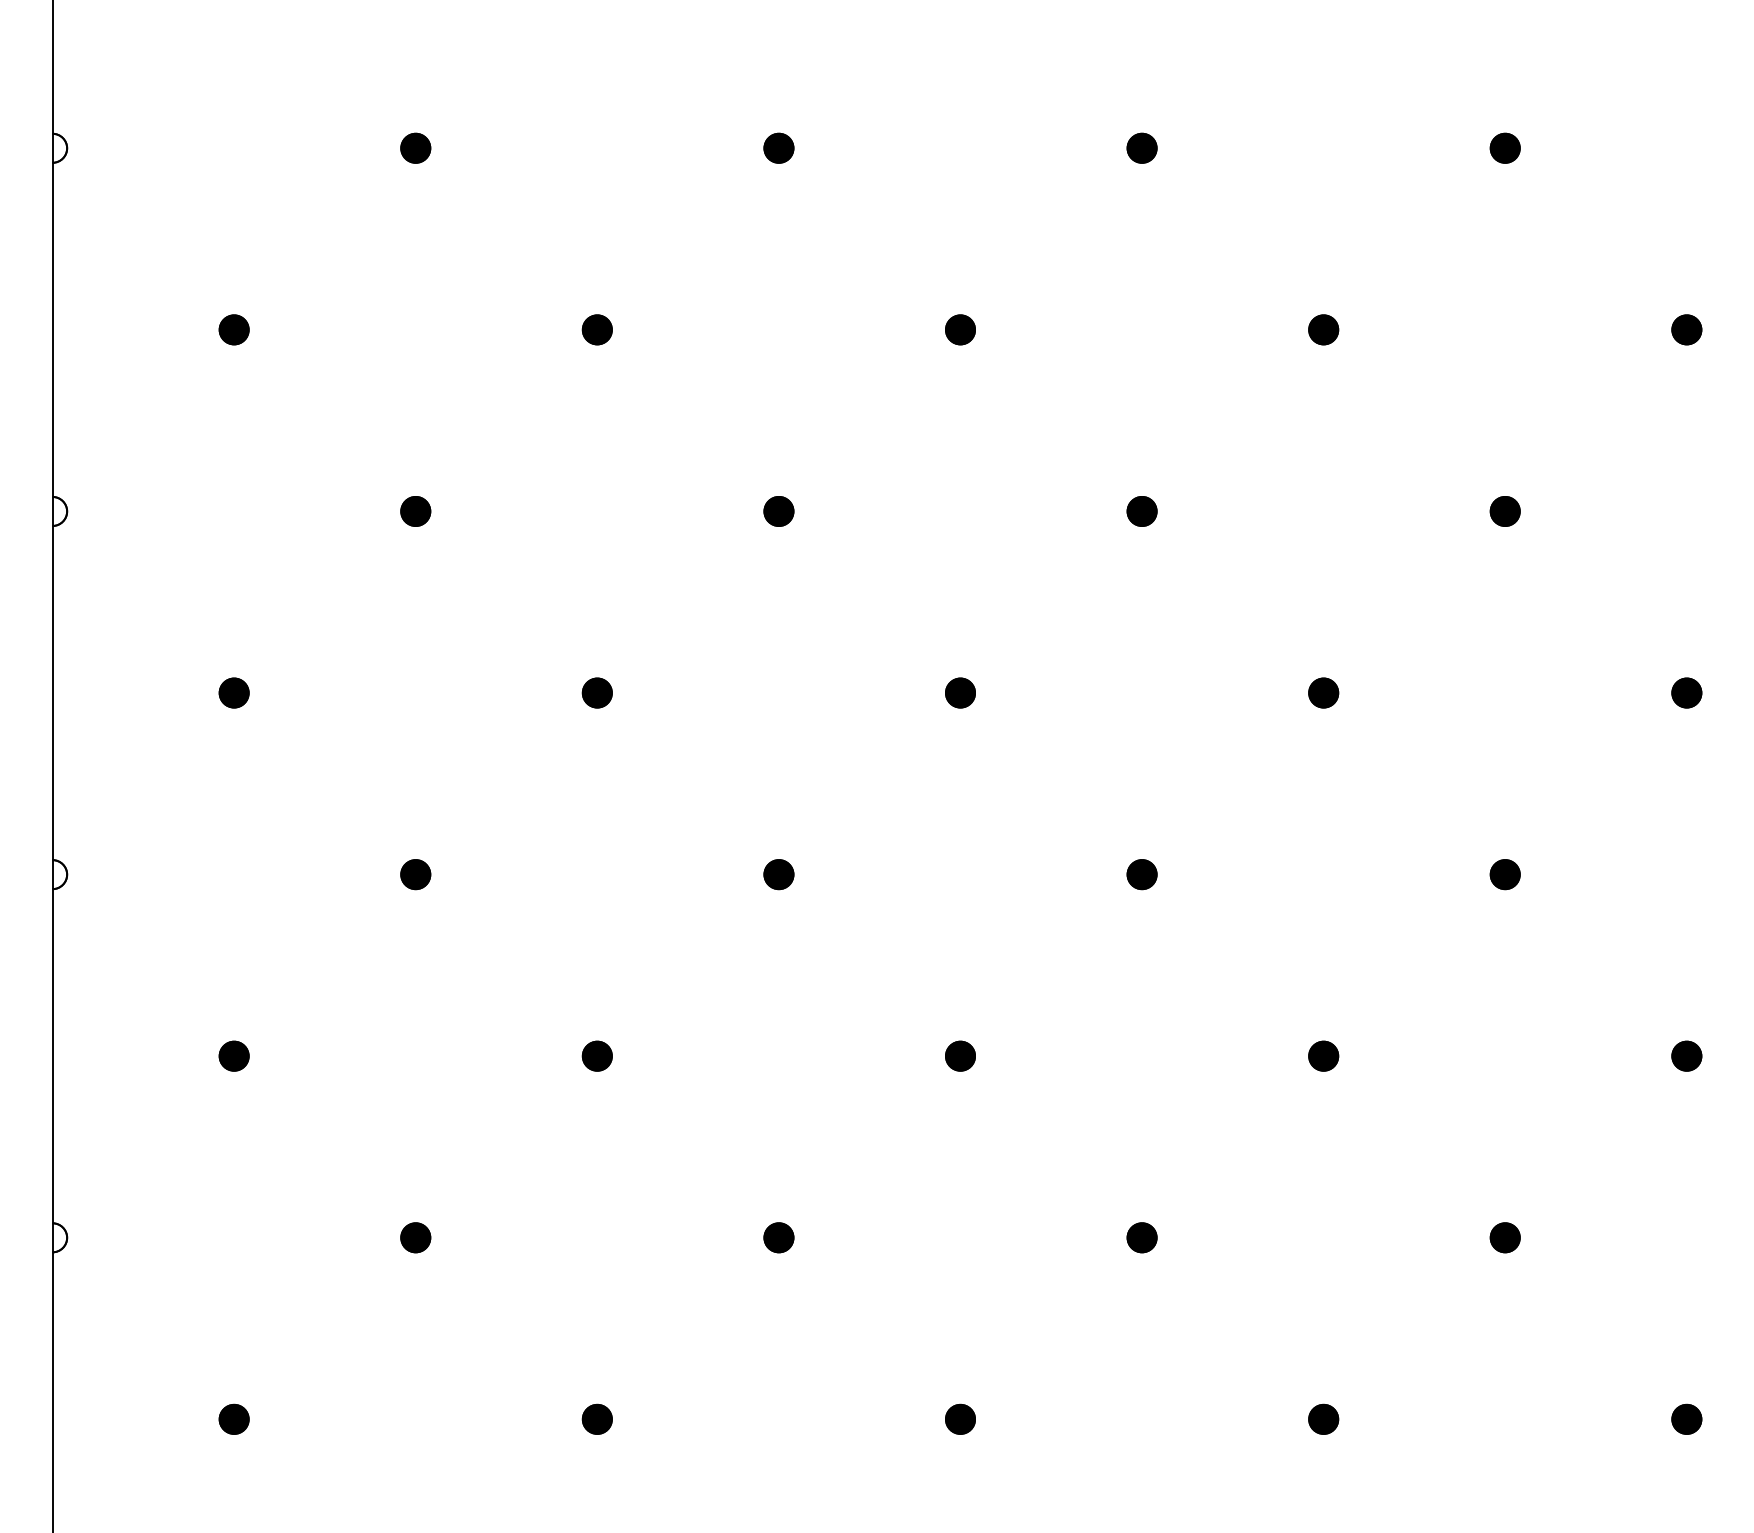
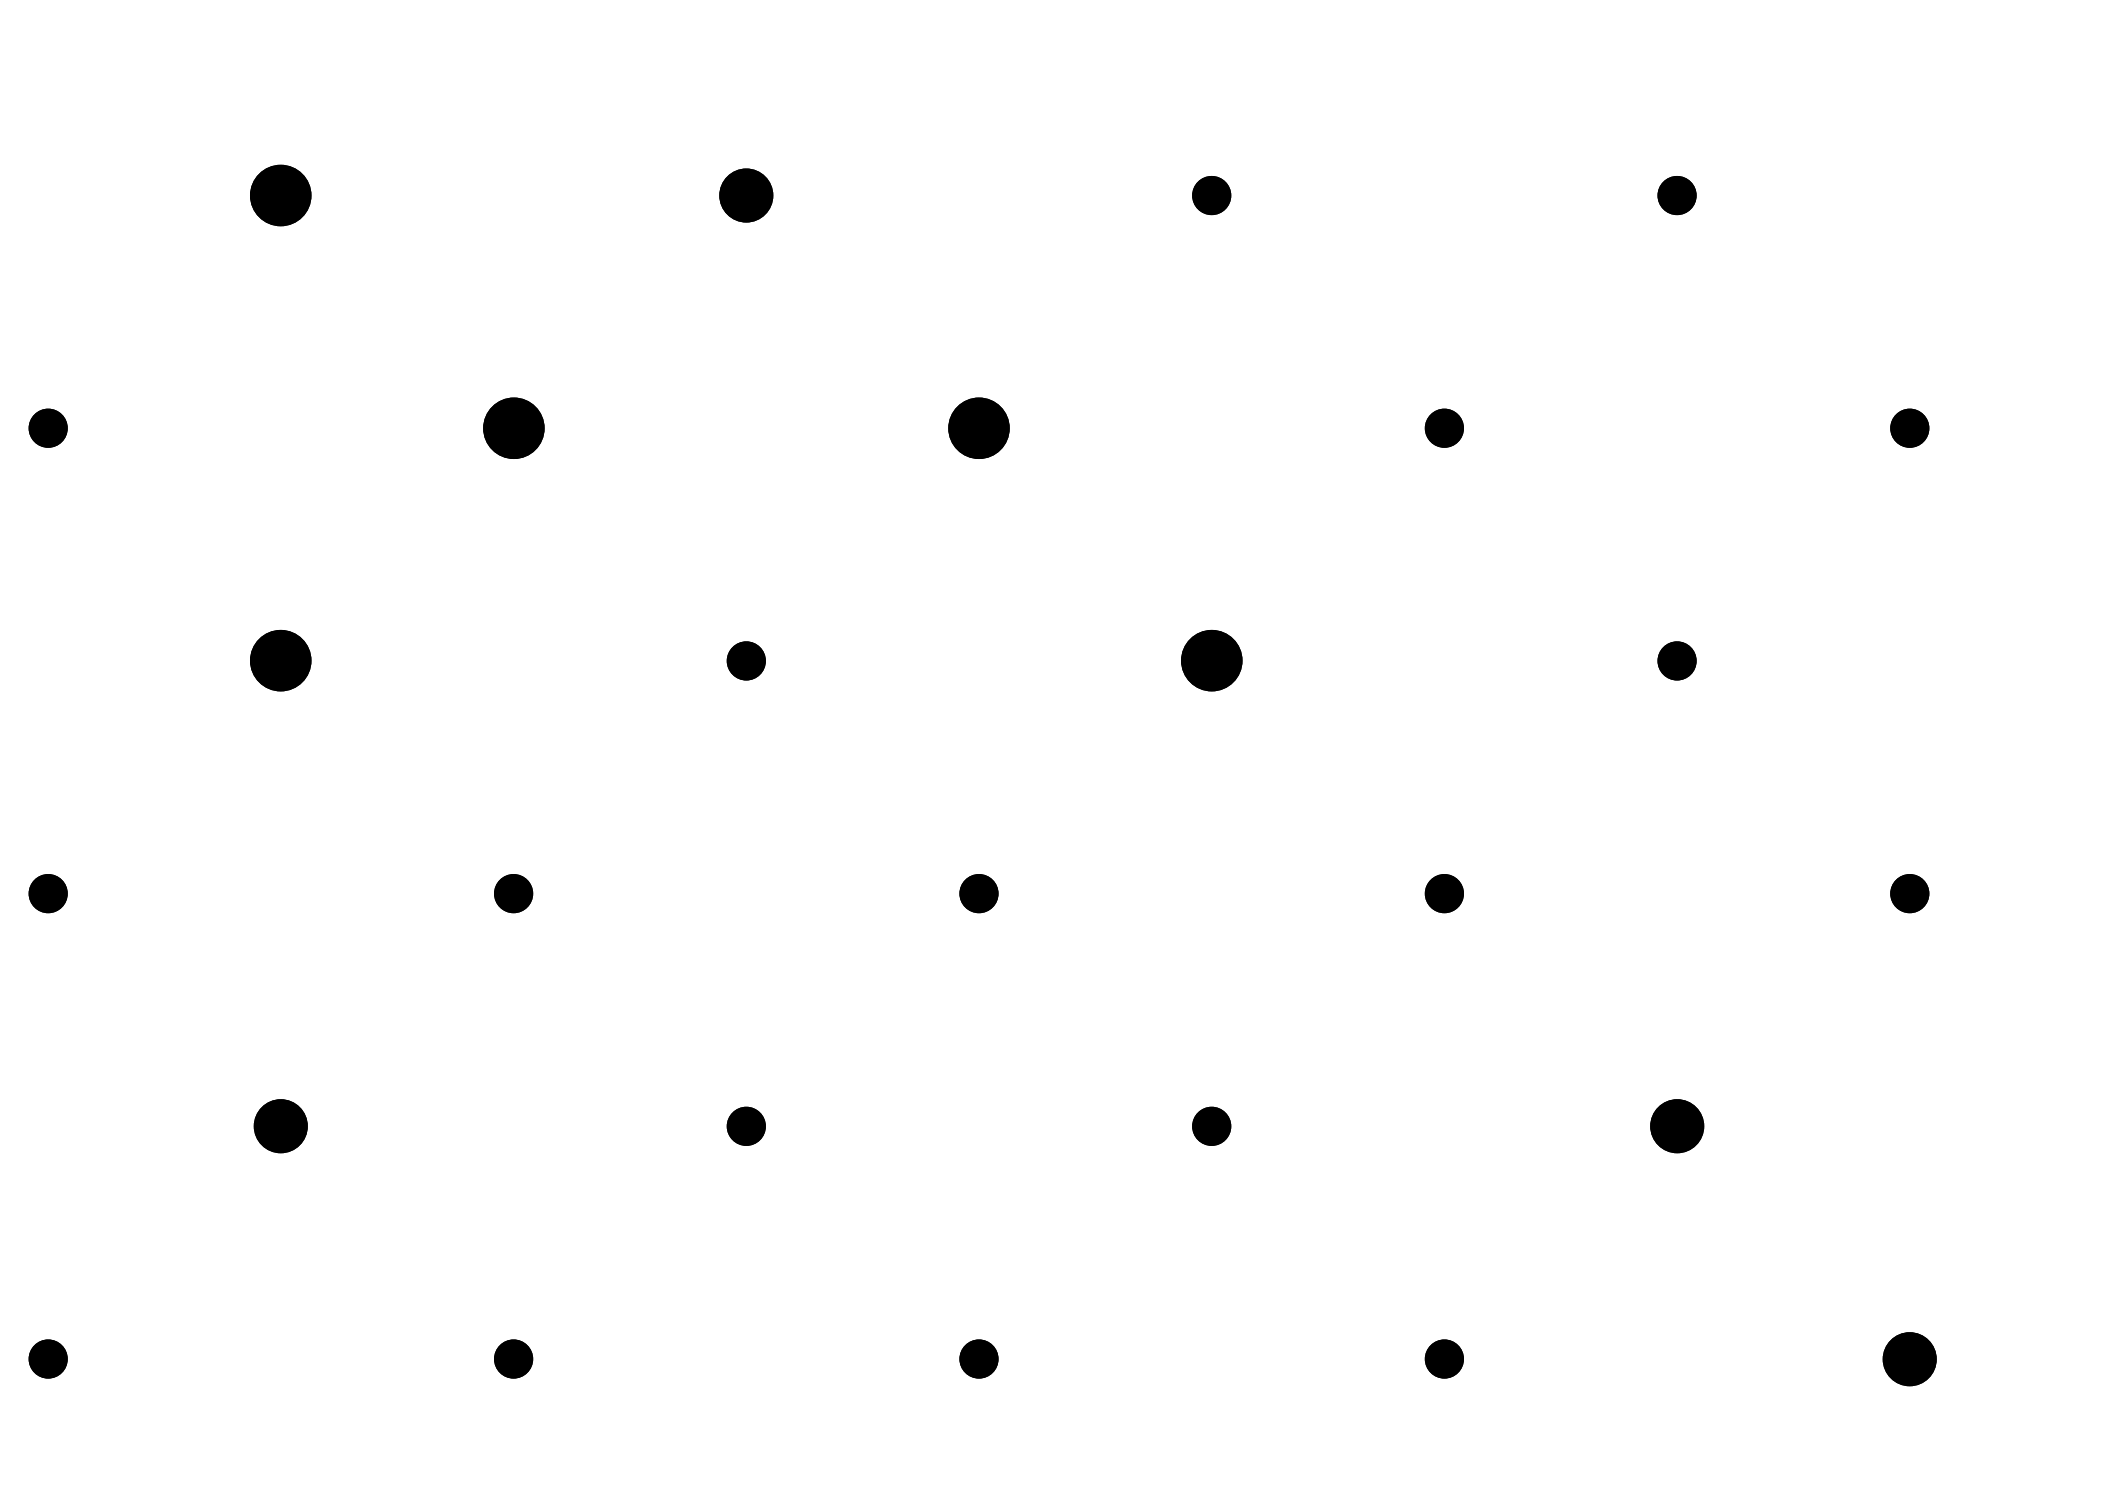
part: (415, 511) -> (280, 195), size x1.6
part: (778, 511) -> (745, 195), size x1.4
part: (596, 692) -> (512, 427), size x1.6
part: (960, 692) -> (978, 427), size x1.6
part: (415, 874) -> (280, 660), size x1.6
part: (1141, 874) -> (1210, 660), size x1.6
part: (415, 1237) -> (280, 1125), size x1.4
part: (1504, 1237) -> (1676, 1125), size x1.4
part: (1686, 1418) -> (1909, 1357), size x1.4

